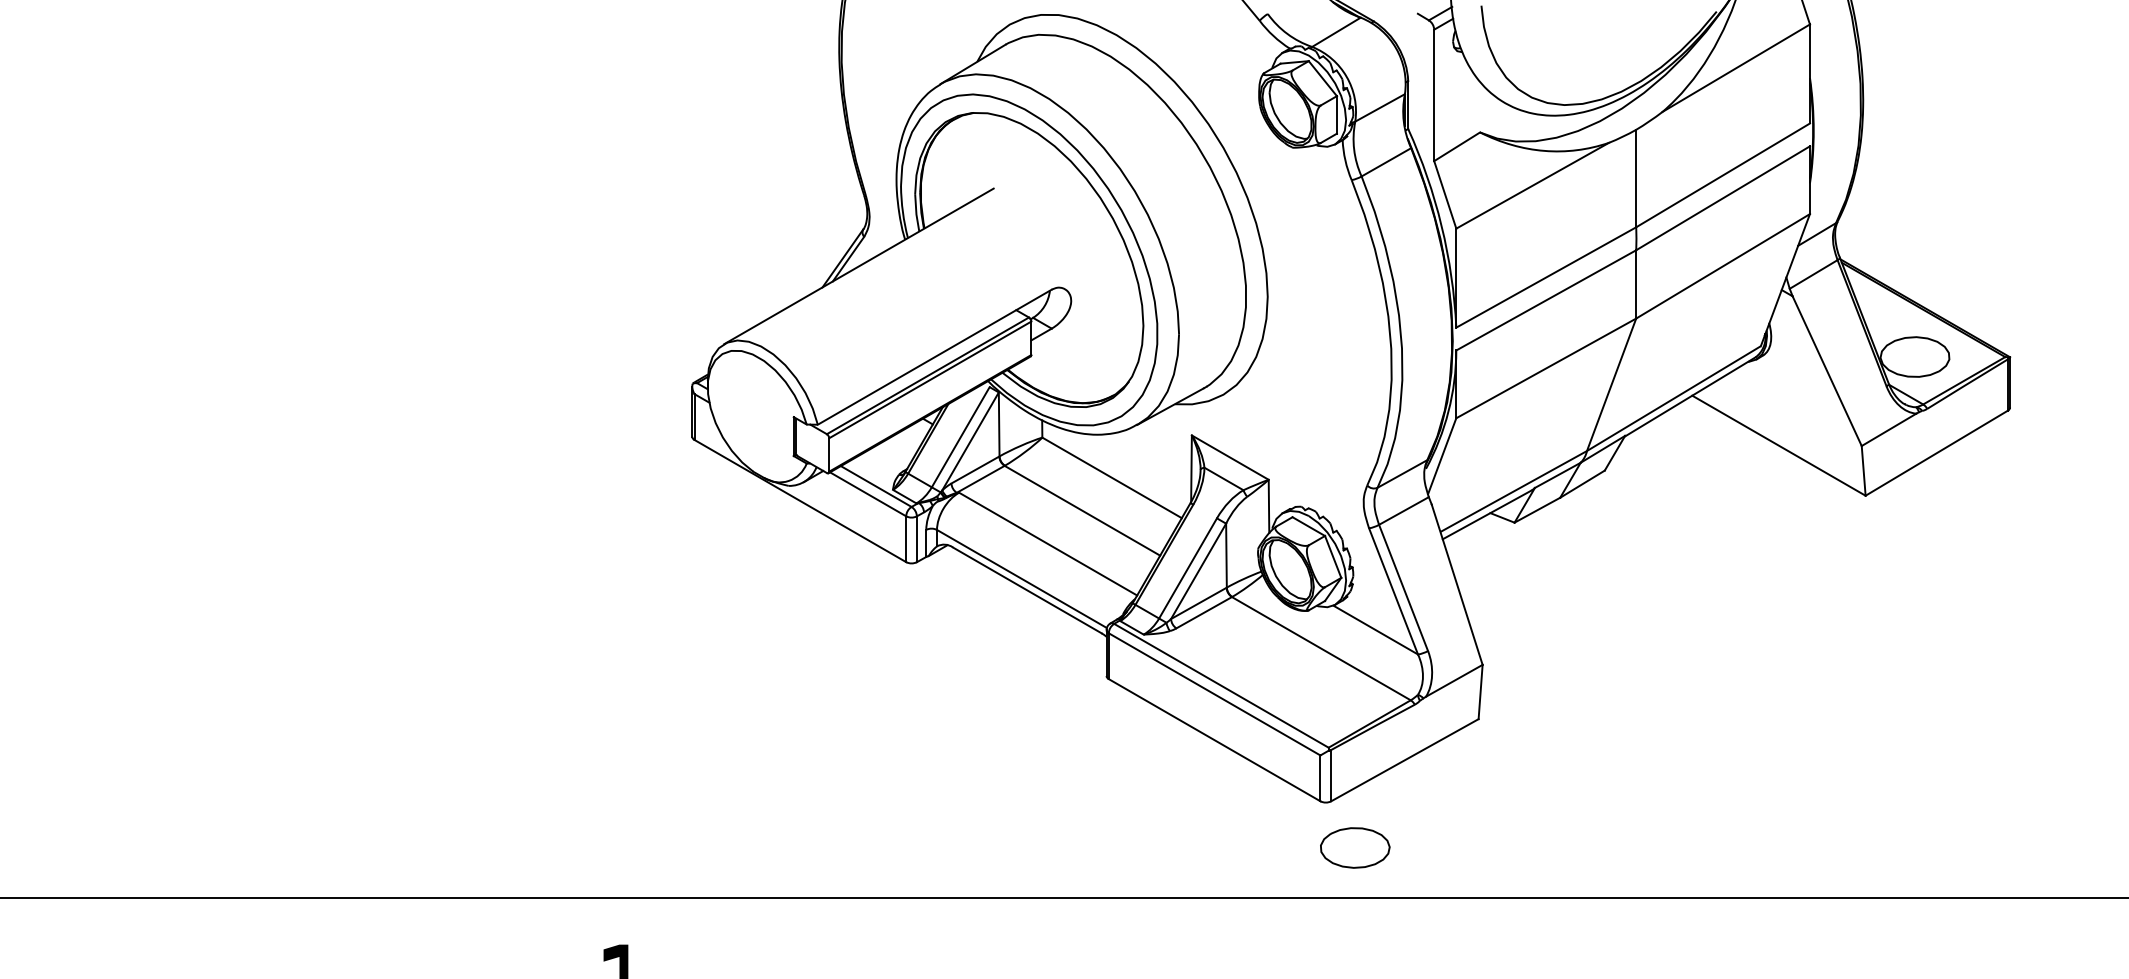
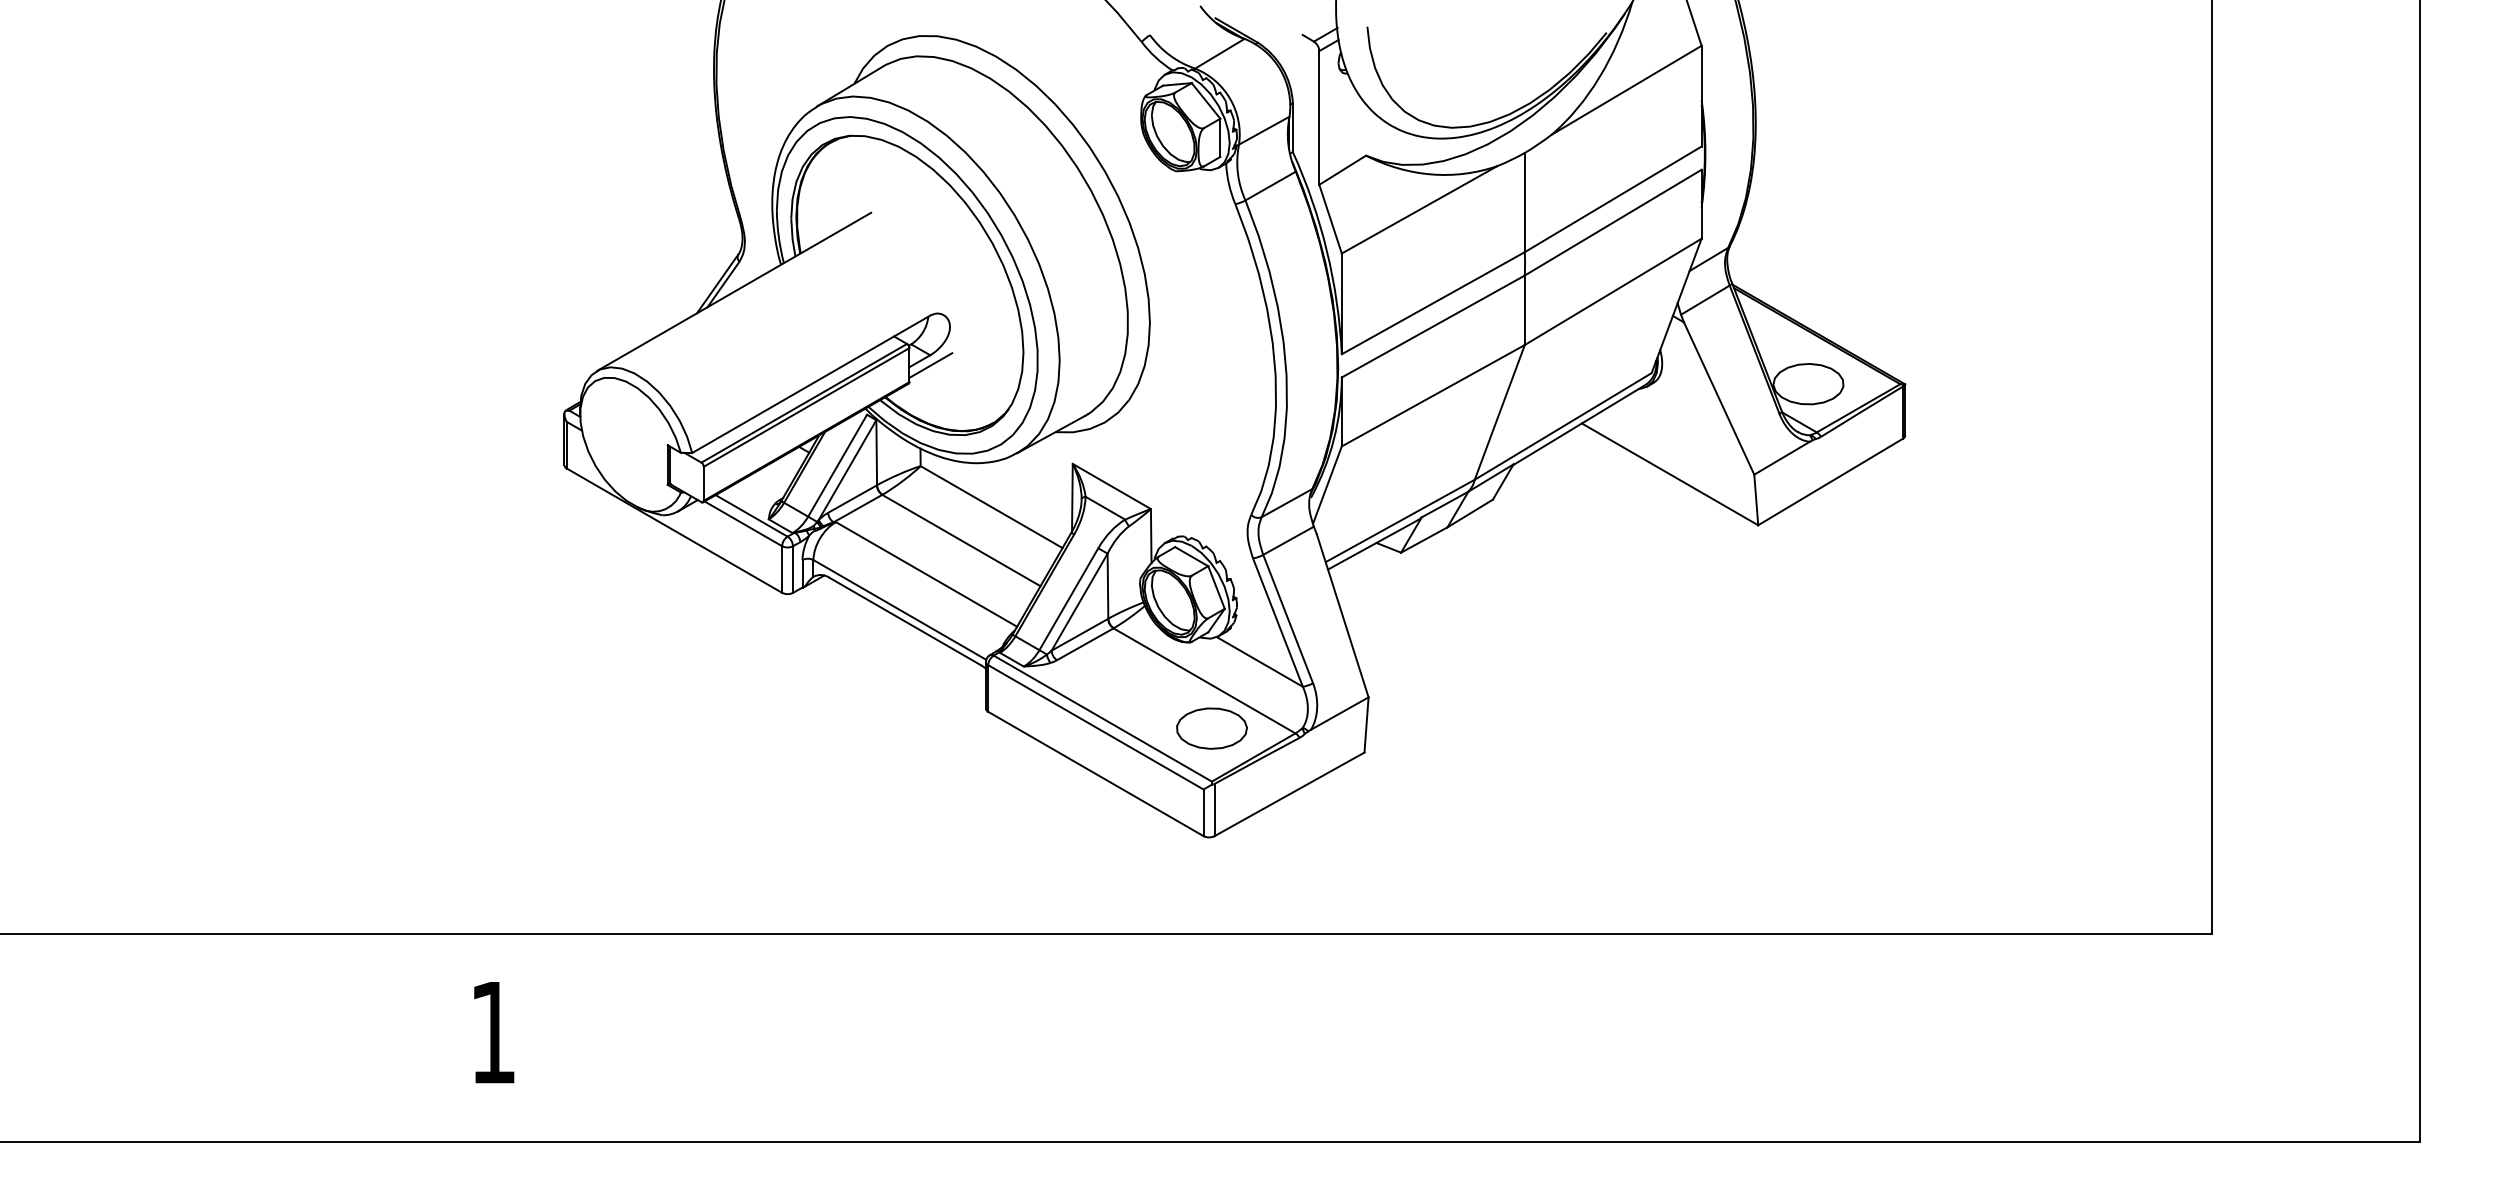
line: (1052, 338) -> (930, 365), added
part: (1354, 847) -> (1211, 728), moved

